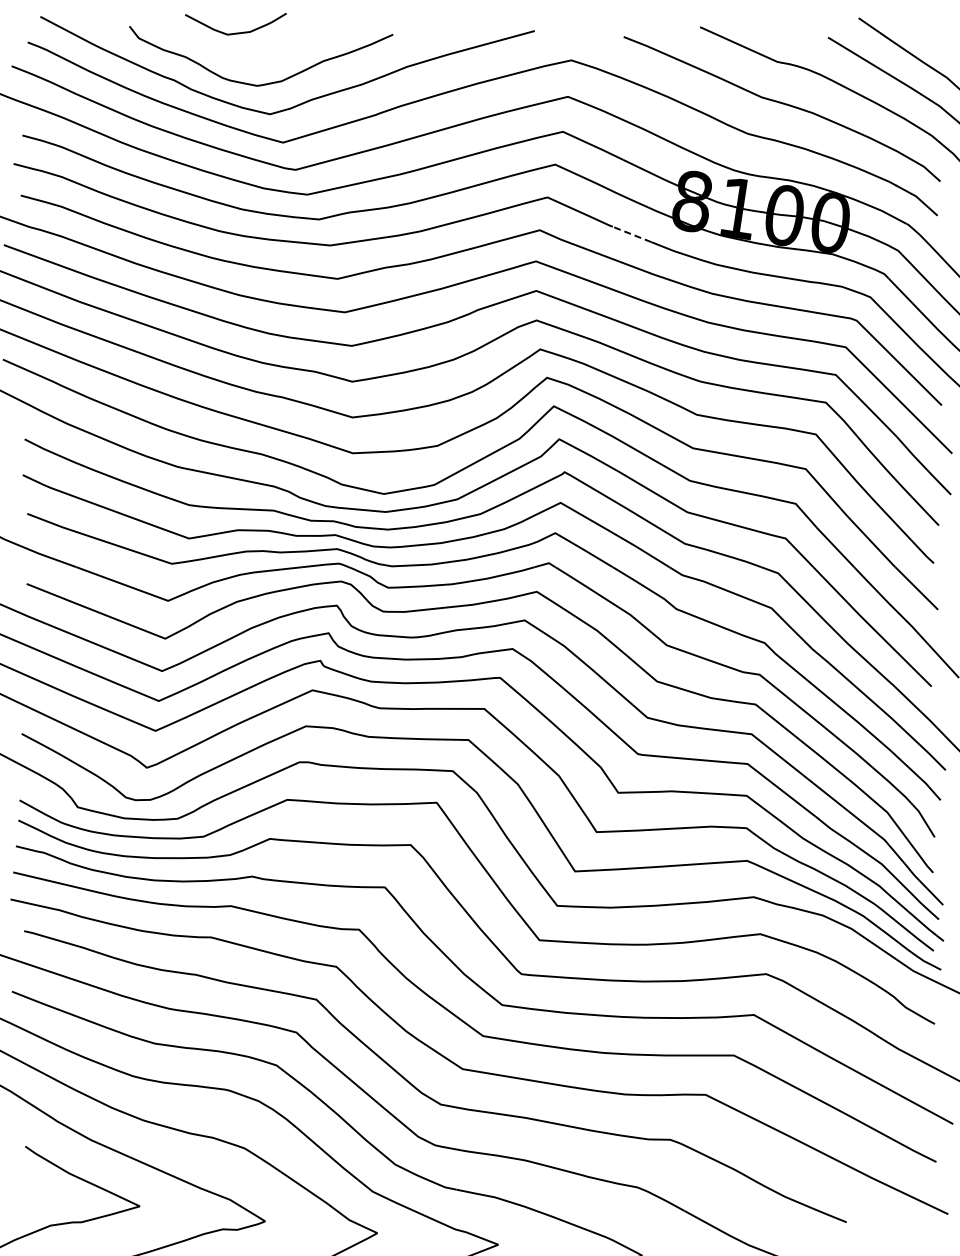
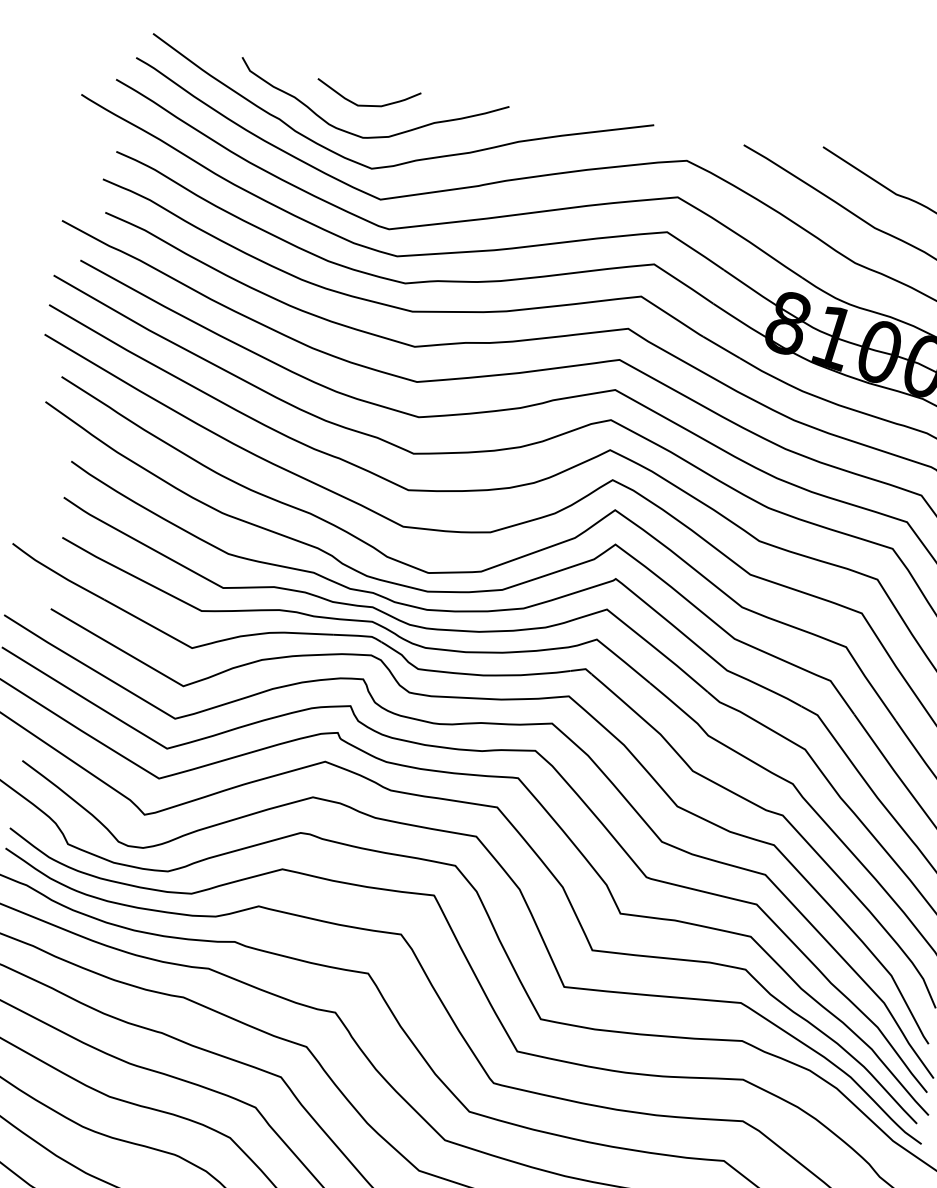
curve: (235, 32) -> (366, 104), moved
line: (632, 234) -> (721, 347), dashed -> solid

